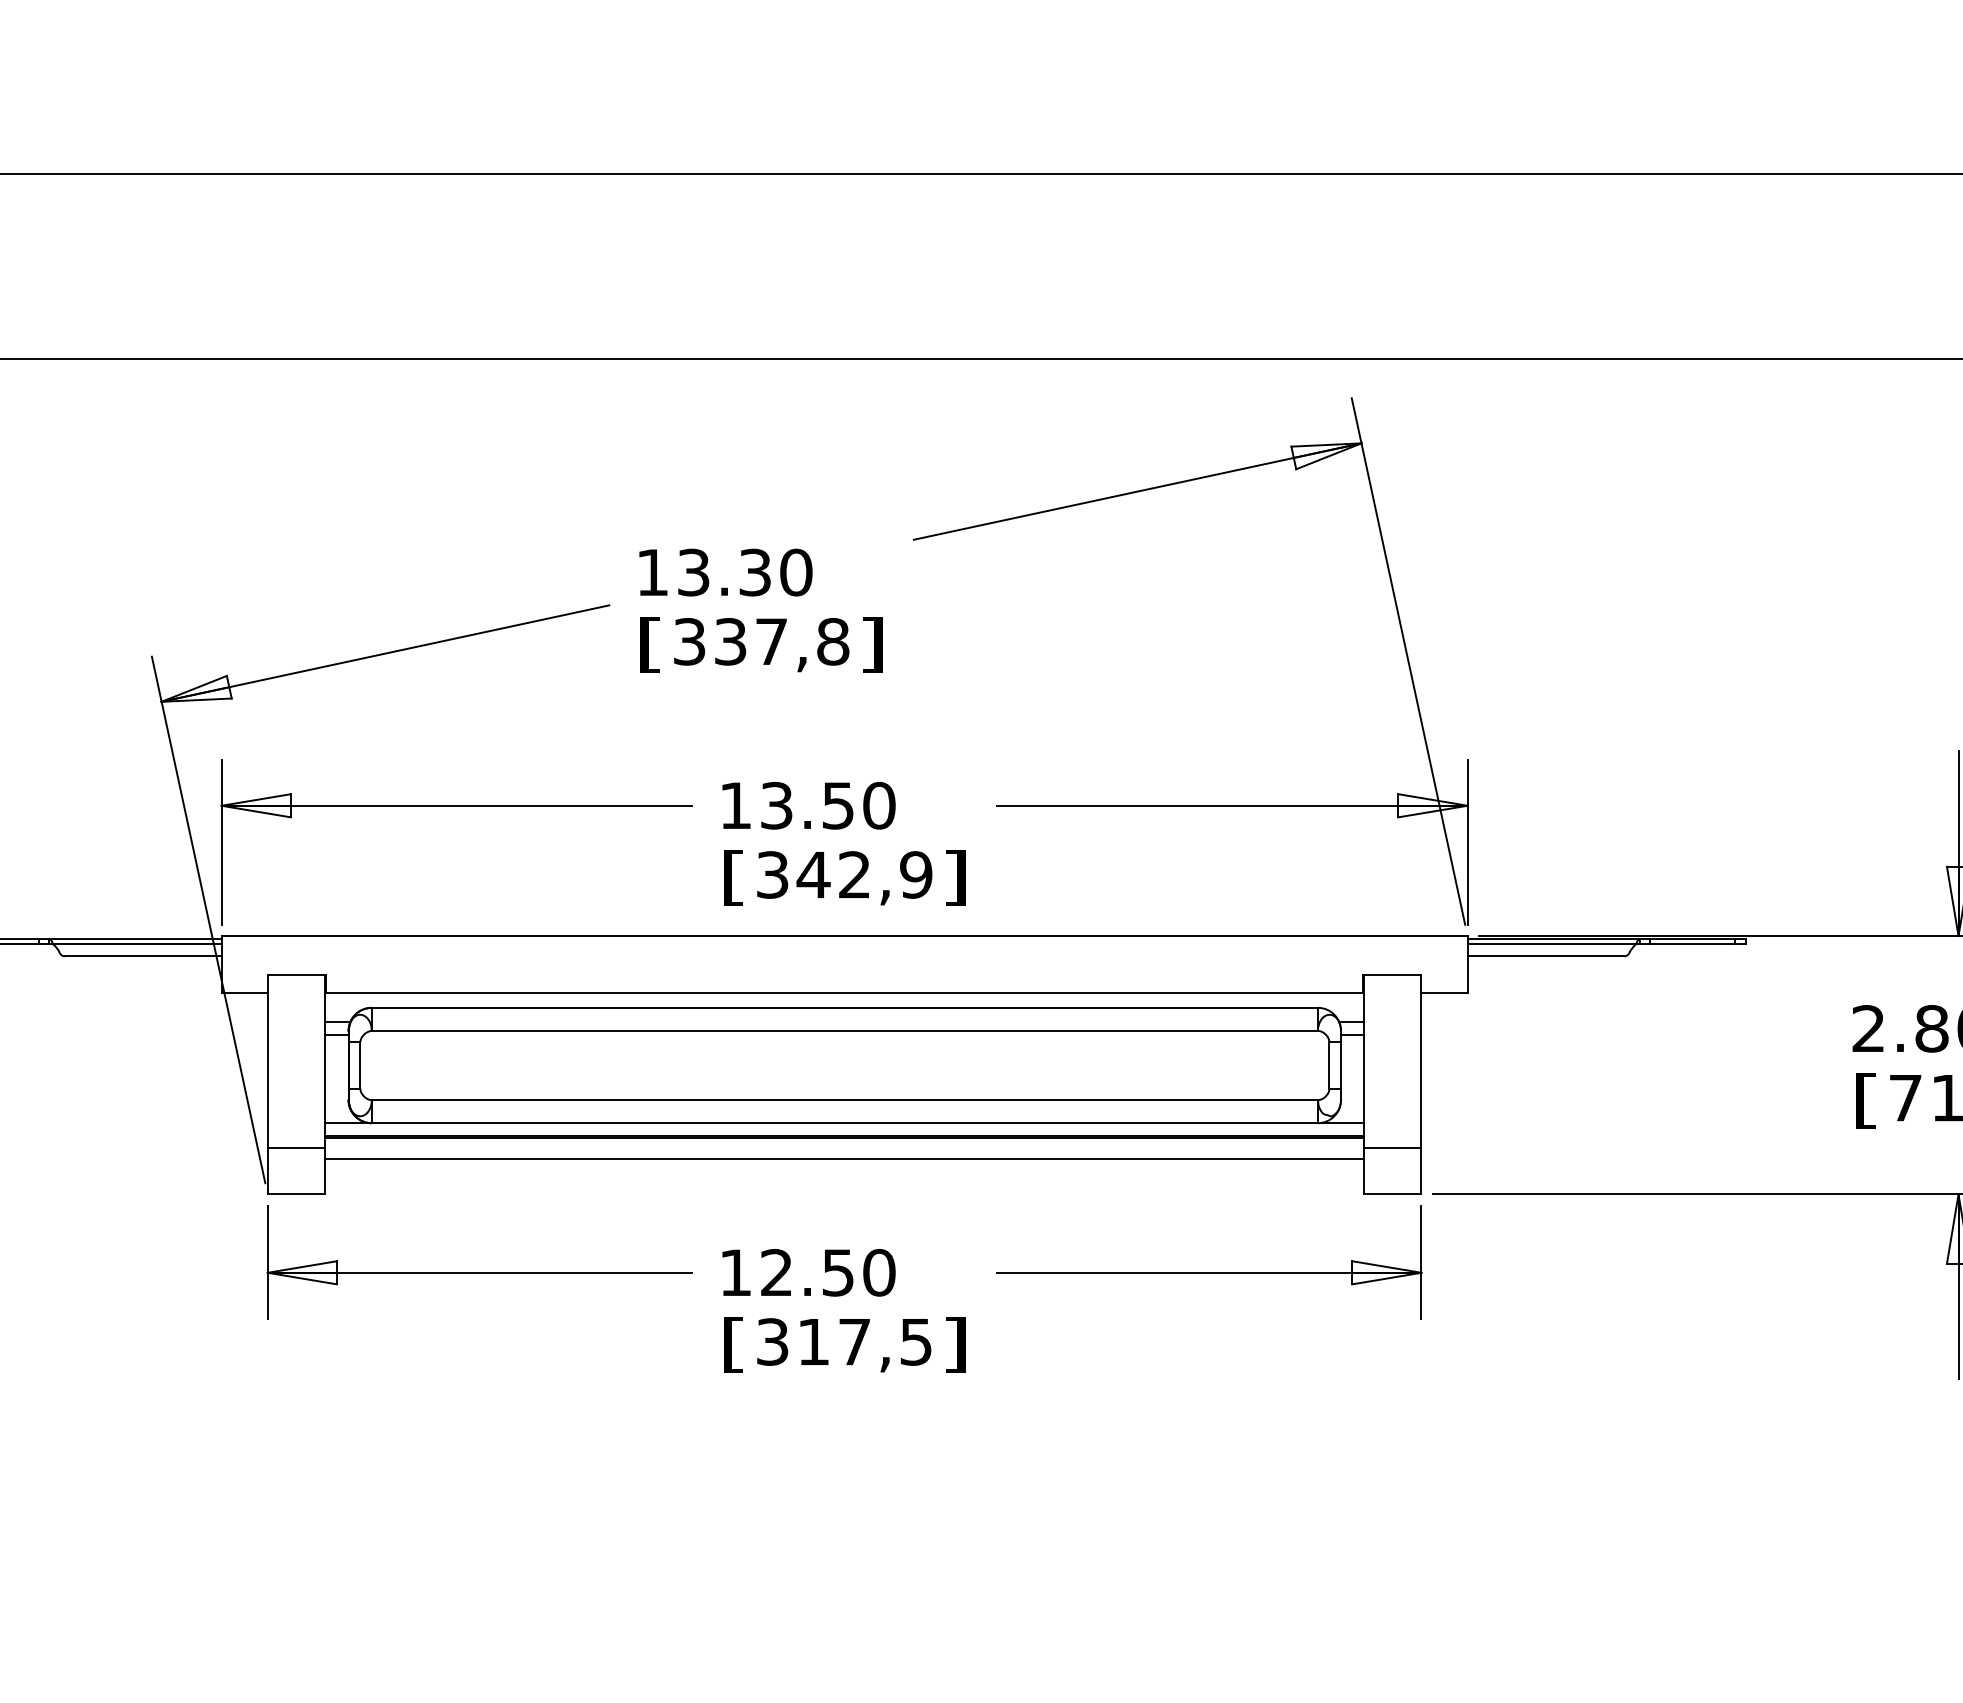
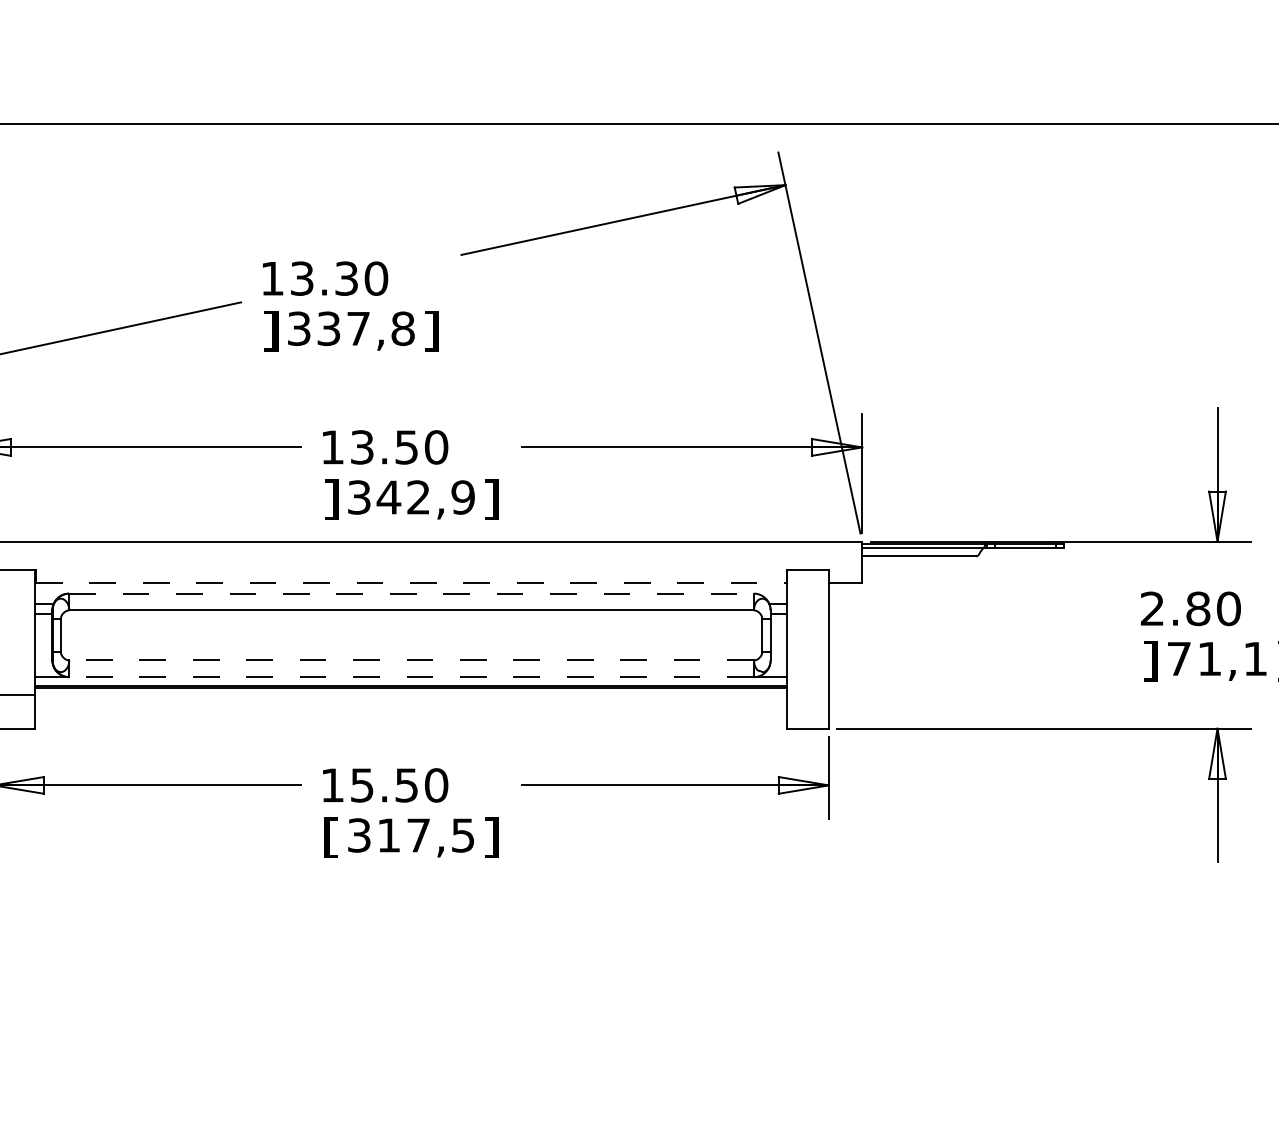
text: (650, 644) -> (270, 330), [ -> ]
text: (733, 877) -> (330, 499), [ -> ]
line: (844, 993) -> (411, 583), solid -> dashed
line: (845, 1007) -> (412, 593), solid -> dashed
line: (844, 1100) -> (411, 660), solid -> dashed
text: (1866, 1100) -> (1150, 660), [ -> ]
line: (844, 1123) -> (411, 677), solid -> dashed
line: (1392, 1148) -> (807, 695), removed
line: (844, 1158) -> (411, 702), removed
text: (776, 1272) -> (362, 785), 12.50 -> 15.50

